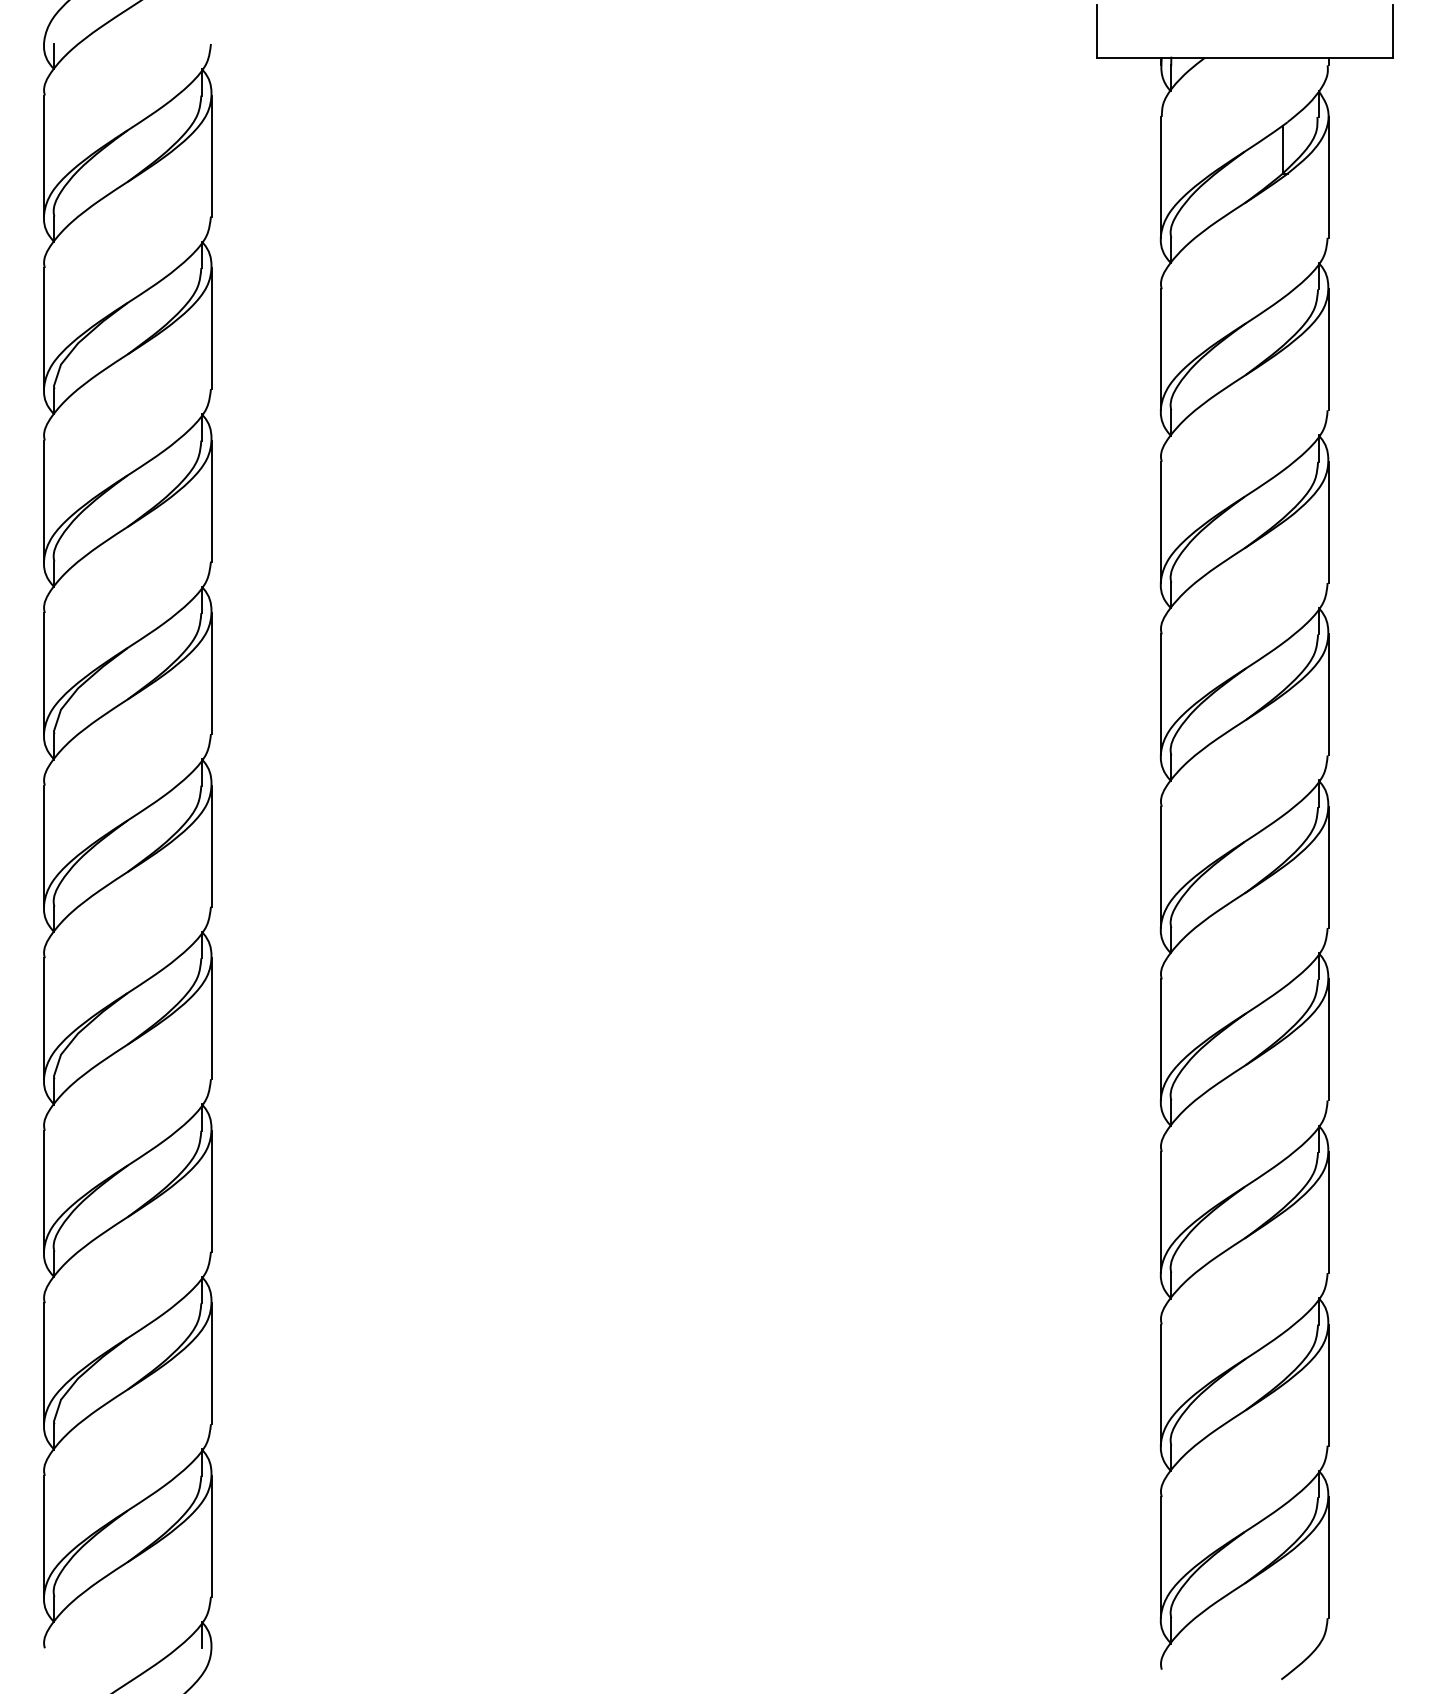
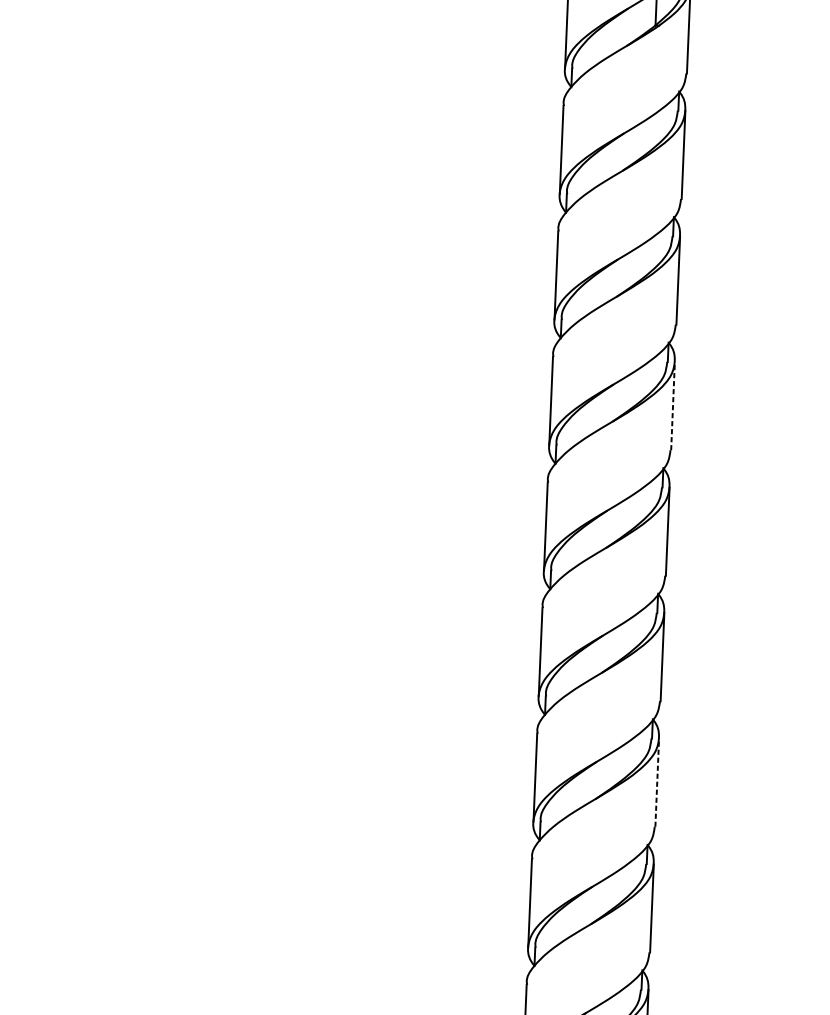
line: (1328, 694) -> (673, 405), solid -> dashed
line: (1328, 1212) -> (657, 782), solid -> dashed

